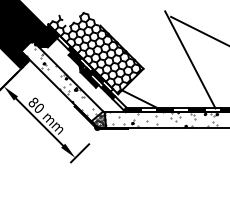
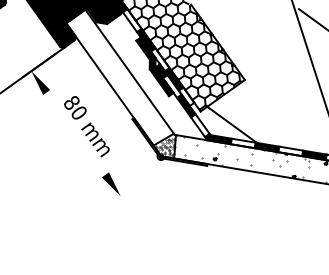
hatch: (59, 78) -> (116, 73), removed
line: (39, 121) -> (76, 132), removed
line: (80, 153) -> (129, 190), removed

